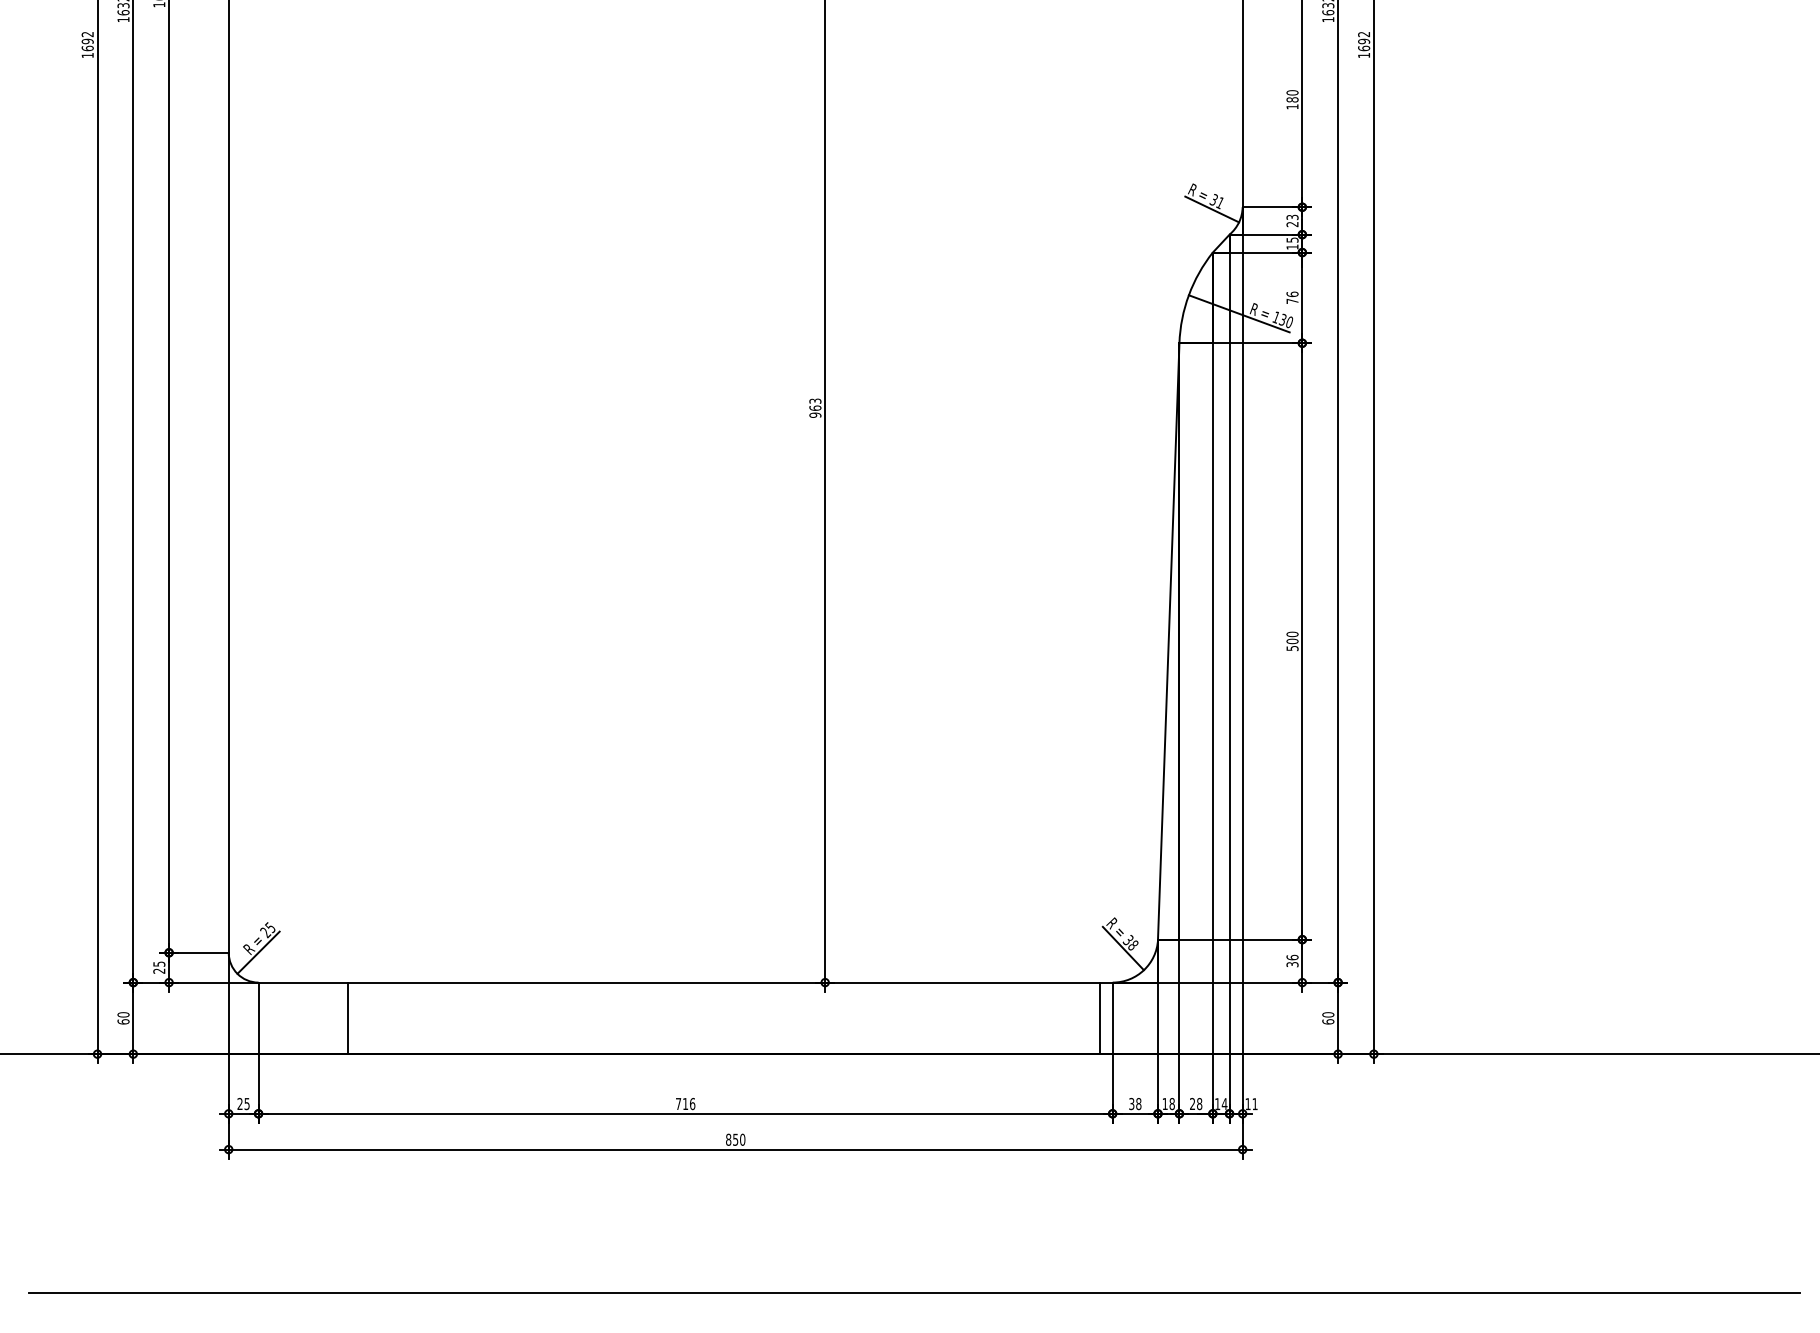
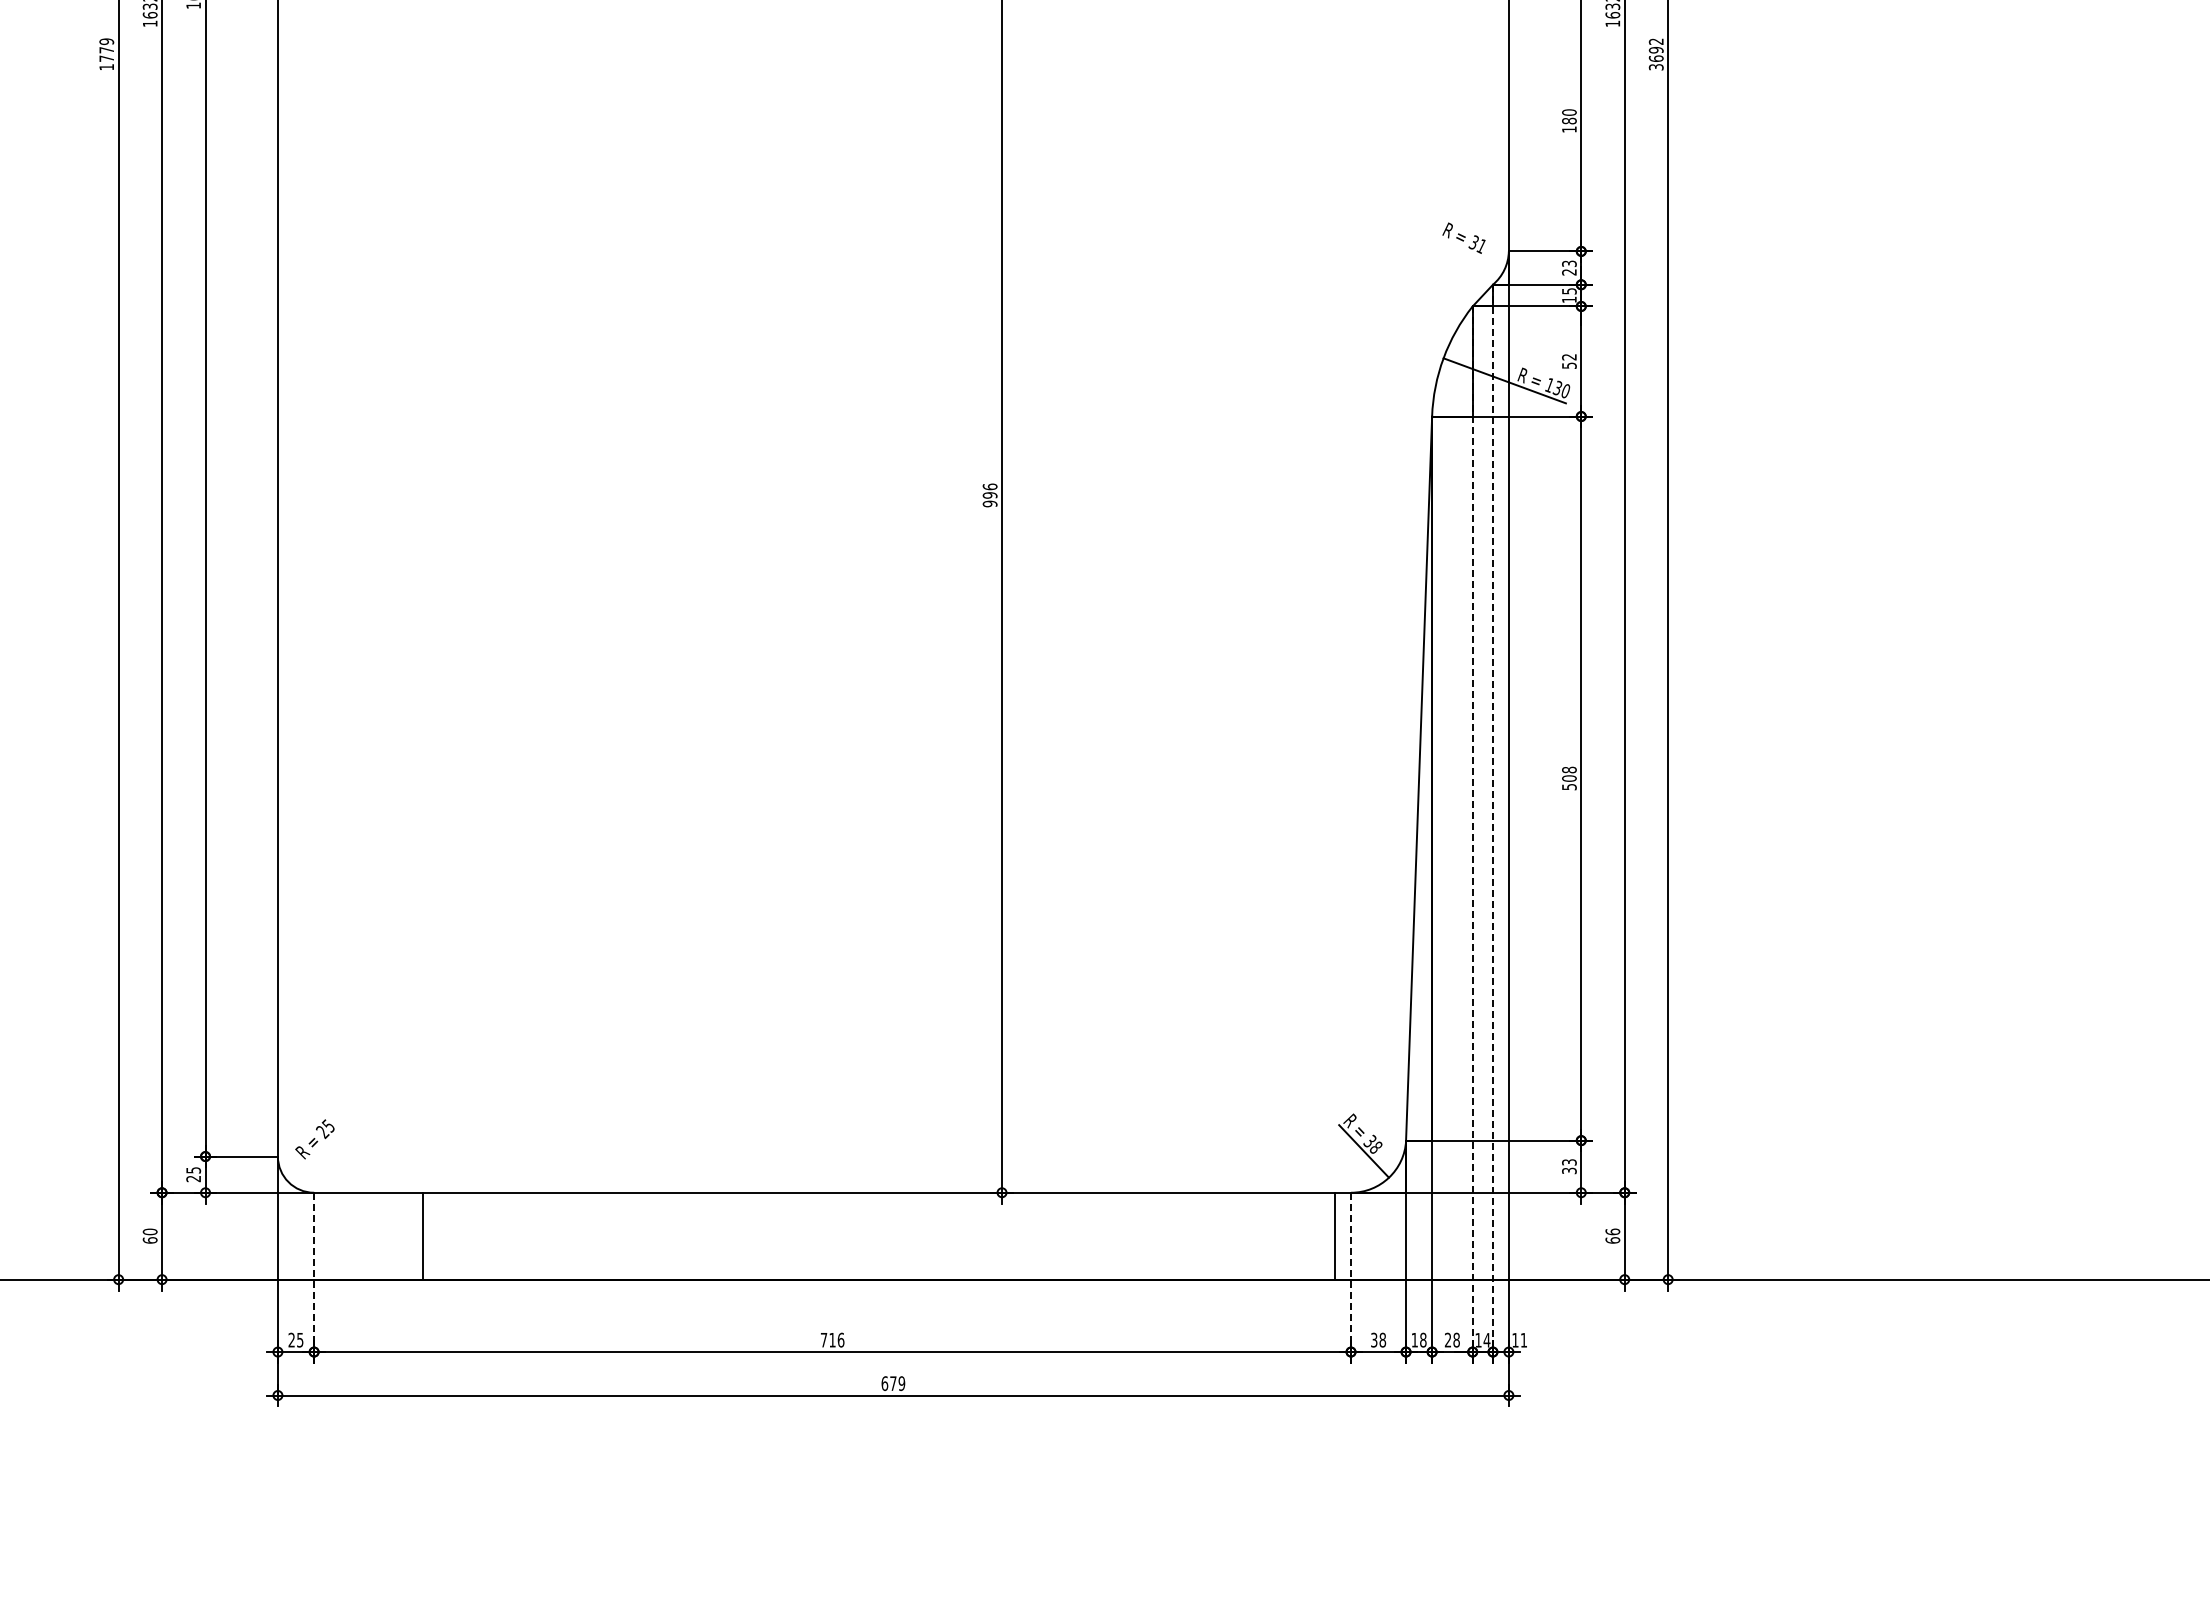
text: (87, 40) -> (106, 49), 1692 -> 1779
text: (1363, 55) -> (1655, 67), 1692 -> 3692
line: (1211, 208) -> (1471, 253), removed
text: (1292, 297) -> (1569, 360), 76 -> 52
text: (814, 404) -> (989, 490), 963 -> 996
text: (1292, 633) -> (1569, 769), 500 -> 508
line: (1229, 674) -> (1492, 818), solid -> dashed
line: (1212, 683) -> (1472, 829), solid -> dashed
line: (258, 952) -> (313, 1156), removed
text: (1292, 957) -> (1569, 1162), 36 -> 33
text: (1328, 1014) -> (1612, 1231), 60 -> 66
line: (258, 1048) -> (314, 1272), solid -> dashed
line: (1113, 1048) -> (1351, 1272), solid -> dashed
text: (734, 1139) -> (892, 1383), 850 -> 679
line: (914, 1292) -> (1110, 1569), removed

